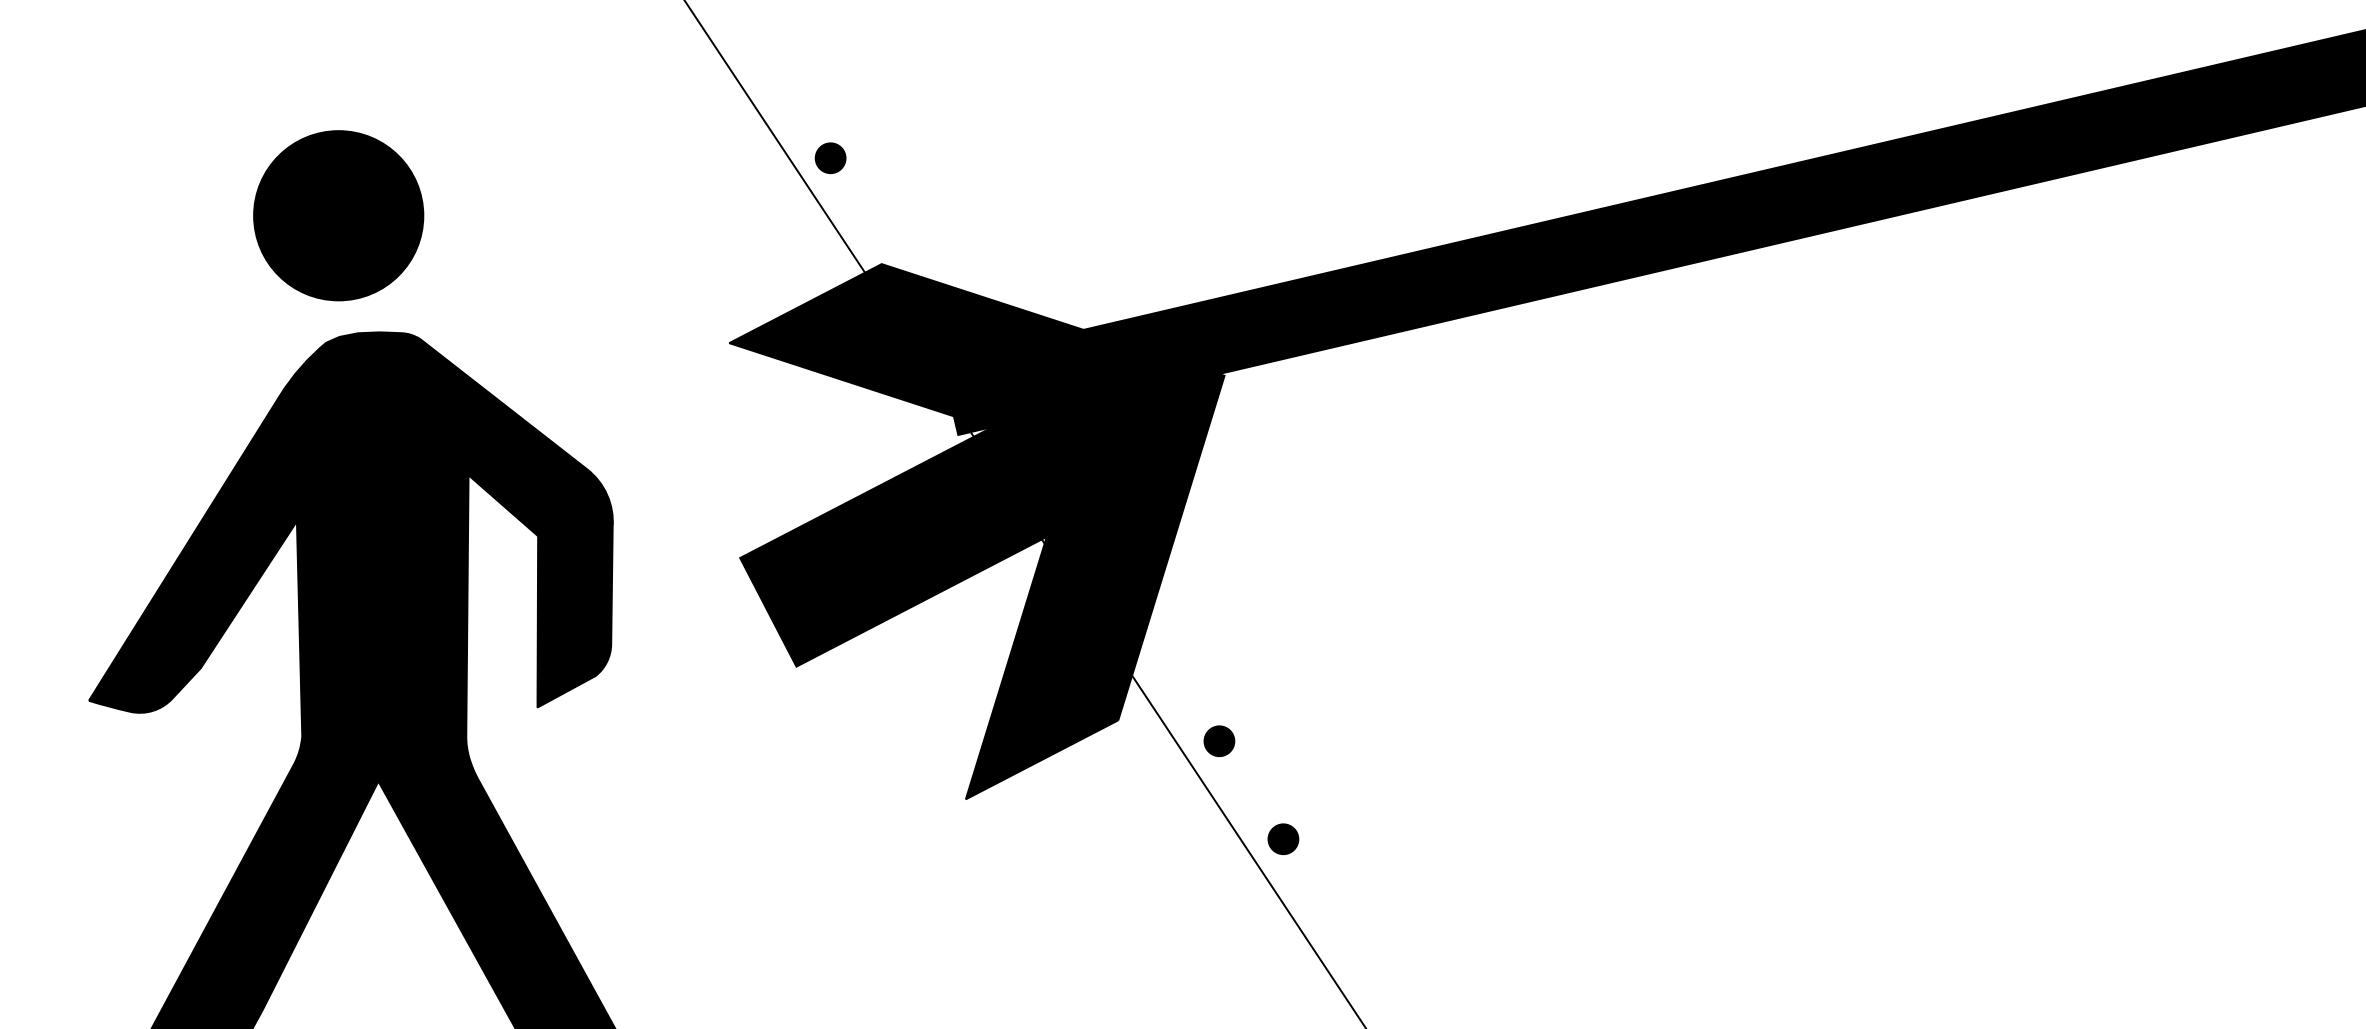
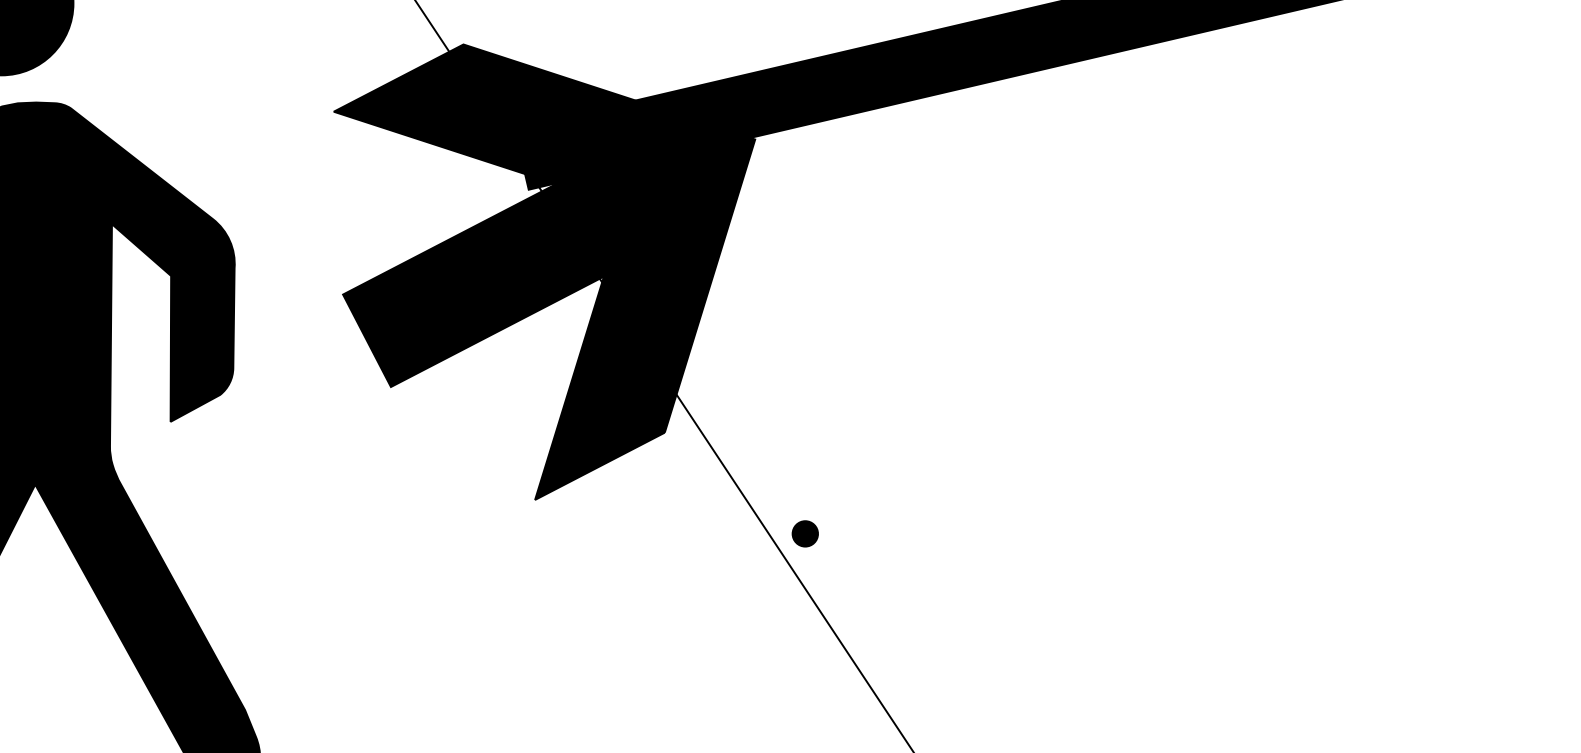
part: (1219, 741) -> (750, 450), removed

